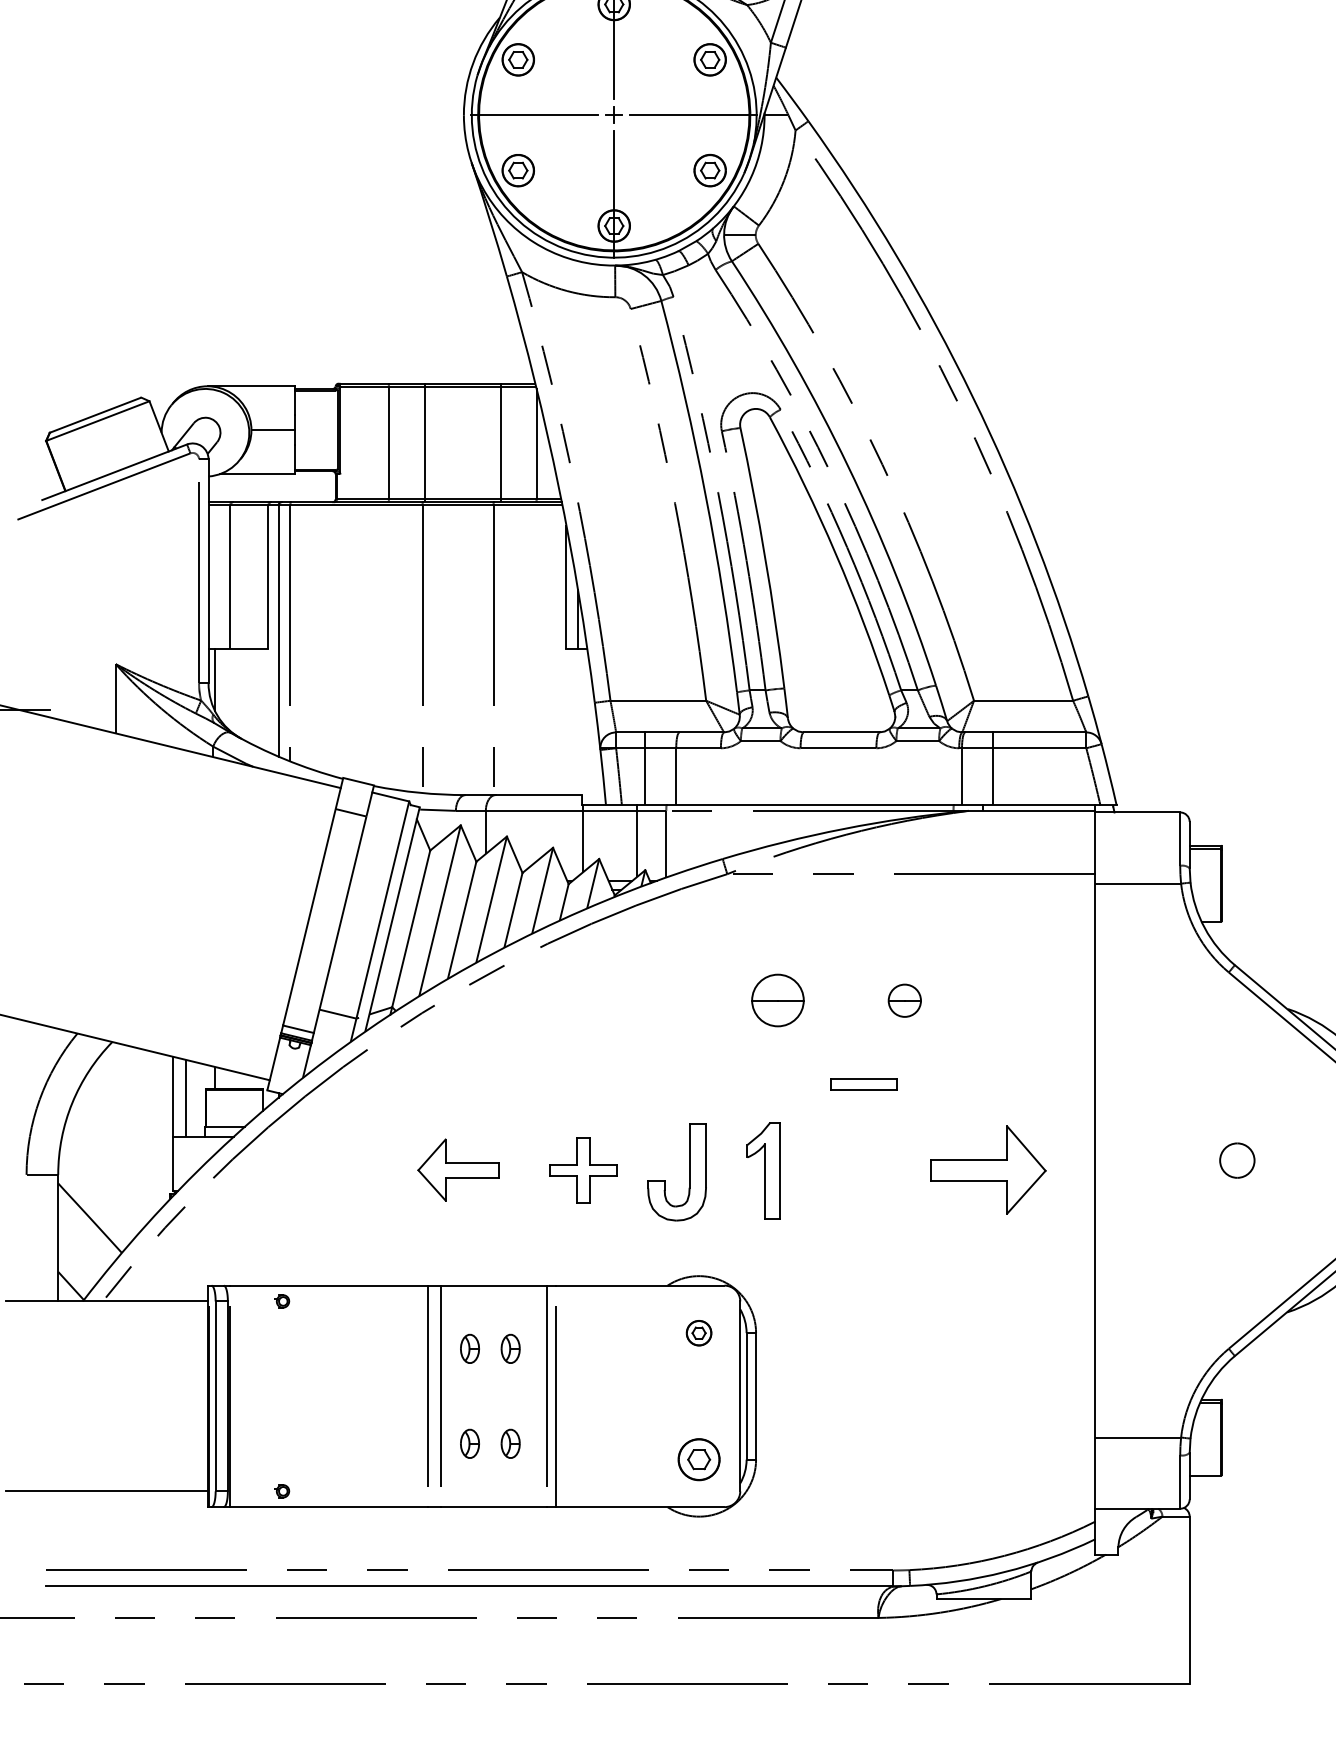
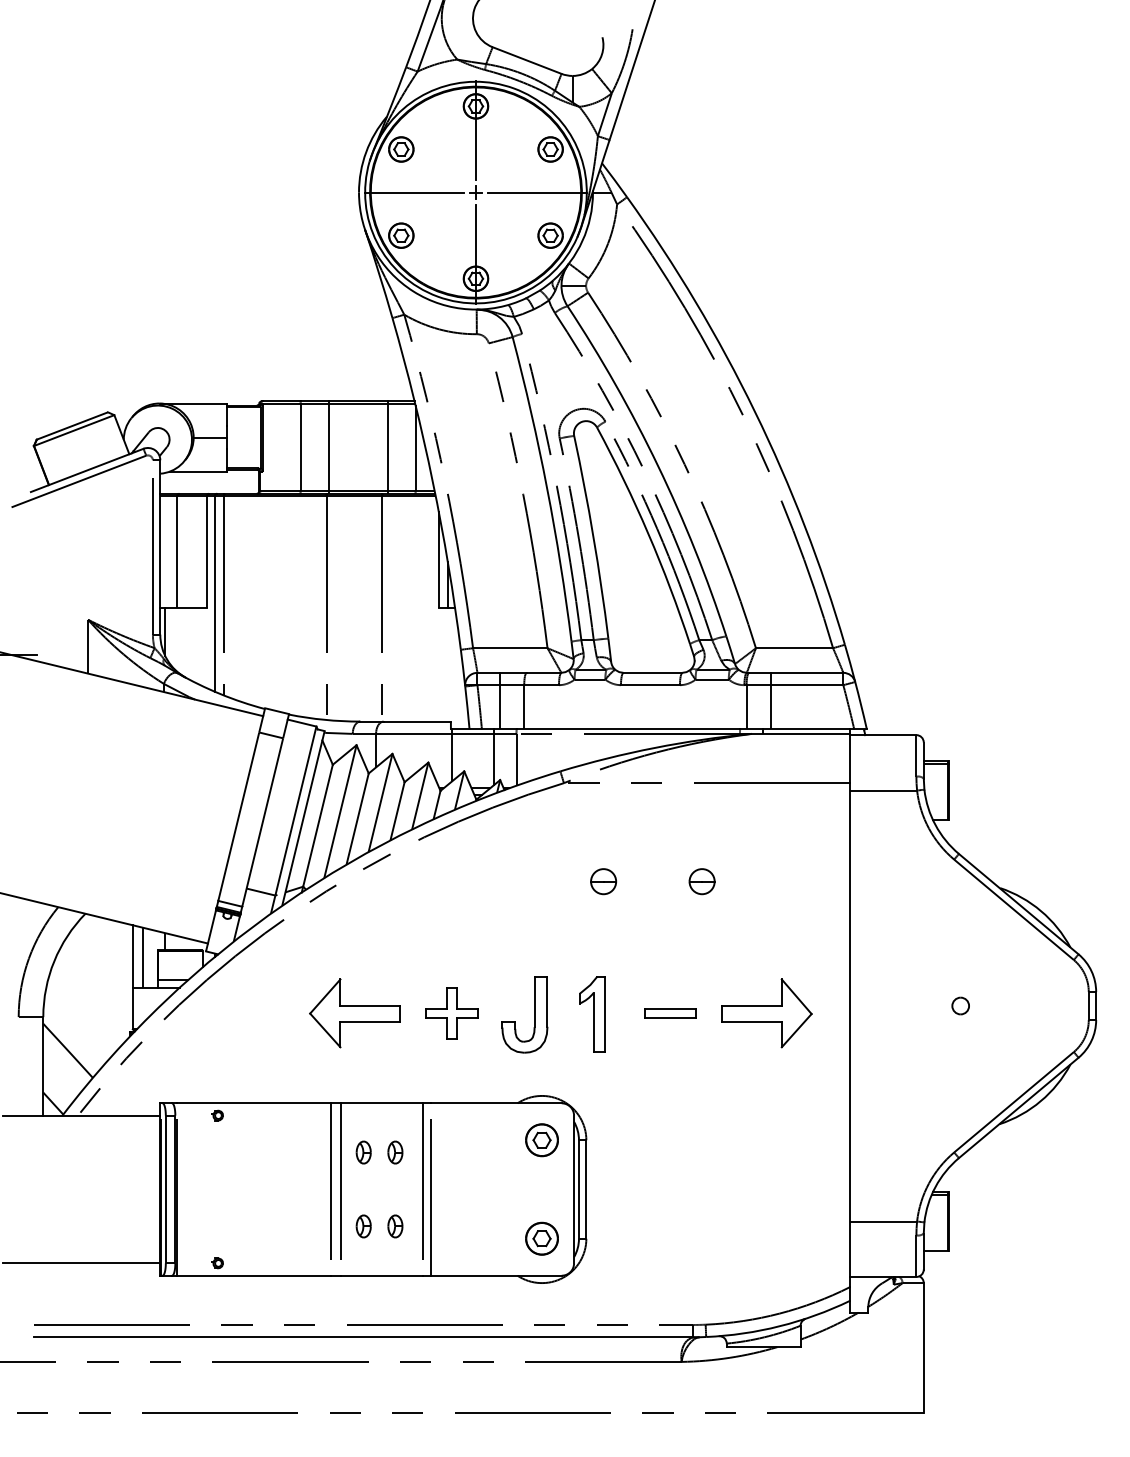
part: (778, 1000) -> (603, 881), size x0.62
part: (864, 1084) -> (670, 1013), moved
part: (1236, 1159) -> (960, 1005), size x0.62
part: (458, 1170) -> (354, 1013), size x1.43
part: (698, 1333) -> (541, 1140), size x1.67

